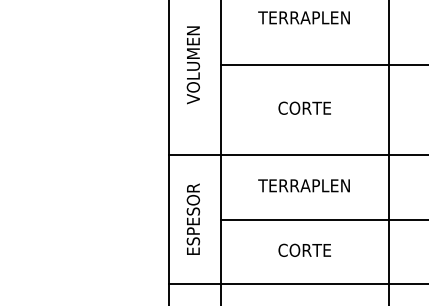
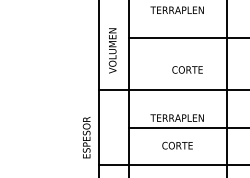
text: (193, 64) -> (112, 50), moved
text: (304, 107) -> (187, 69), moved
text: (302, 184) -> (176, 117), moved
text: (193, 219) -> (86, 137), moved

